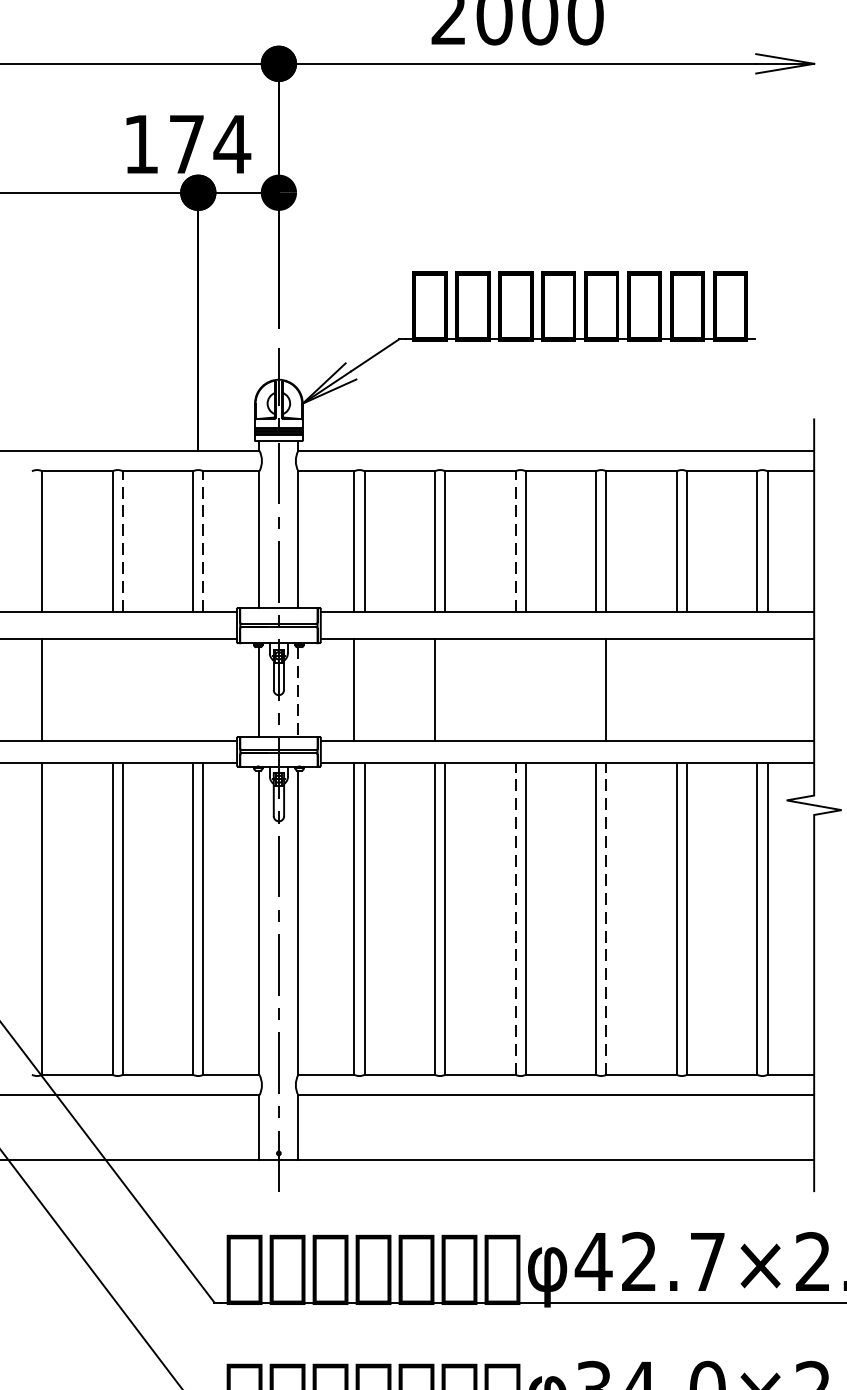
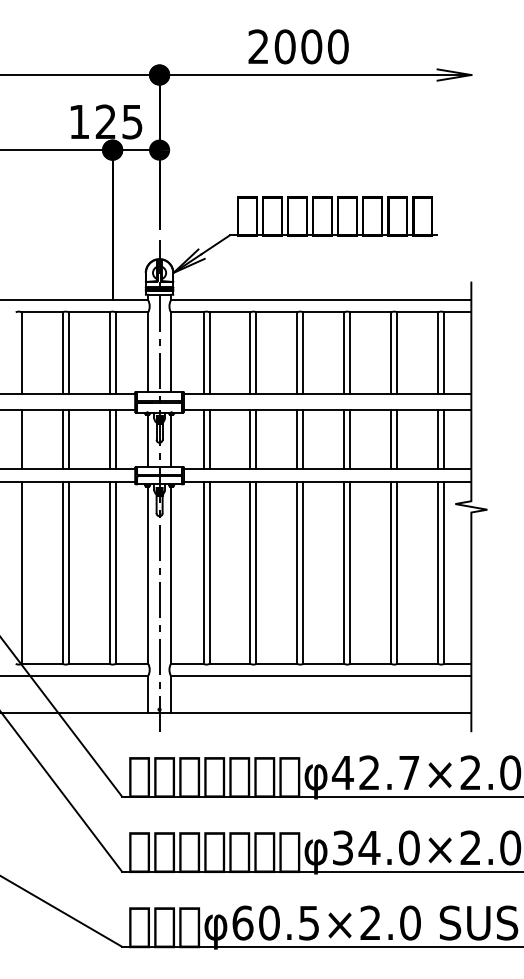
text: (210, 143) -> (119, 121), 174 -> 125
line: (122, 541) -> (68, 353), dashed -> solid
line: (203, 541) -> (115, 353), dashed -> solid
line: (515, 541) -> (297, 353), dashed -> solid
line: (112, 689) -> (62, 439), added
line: (122, 689) -> (68, 439), added
line: (192, 689) -> (109, 439), added
line: (203, 689) -> (115, 439), added
line: (364, 689) -> (209, 439), added
line: (445, 689) -> (256, 439), added
line: (515, 689) -> (297, 439), added
line: (525, 689) -> (303, 439), added
line: (596, 689) -> (344, 439), added
line: (677, 689) -> (391, 439), added
line: (687, 689) -> (397, 439), added
line: (757, 689) -> (438, 439), added
line: (768, 689) -> (444, 439), added
line: (297, 693) -> (170, 441), dashed -> solid
line: (515, 917) -> (297, 572), dashed -> solid
line: (606, 917) -> (350, 572), dashed -> solid

